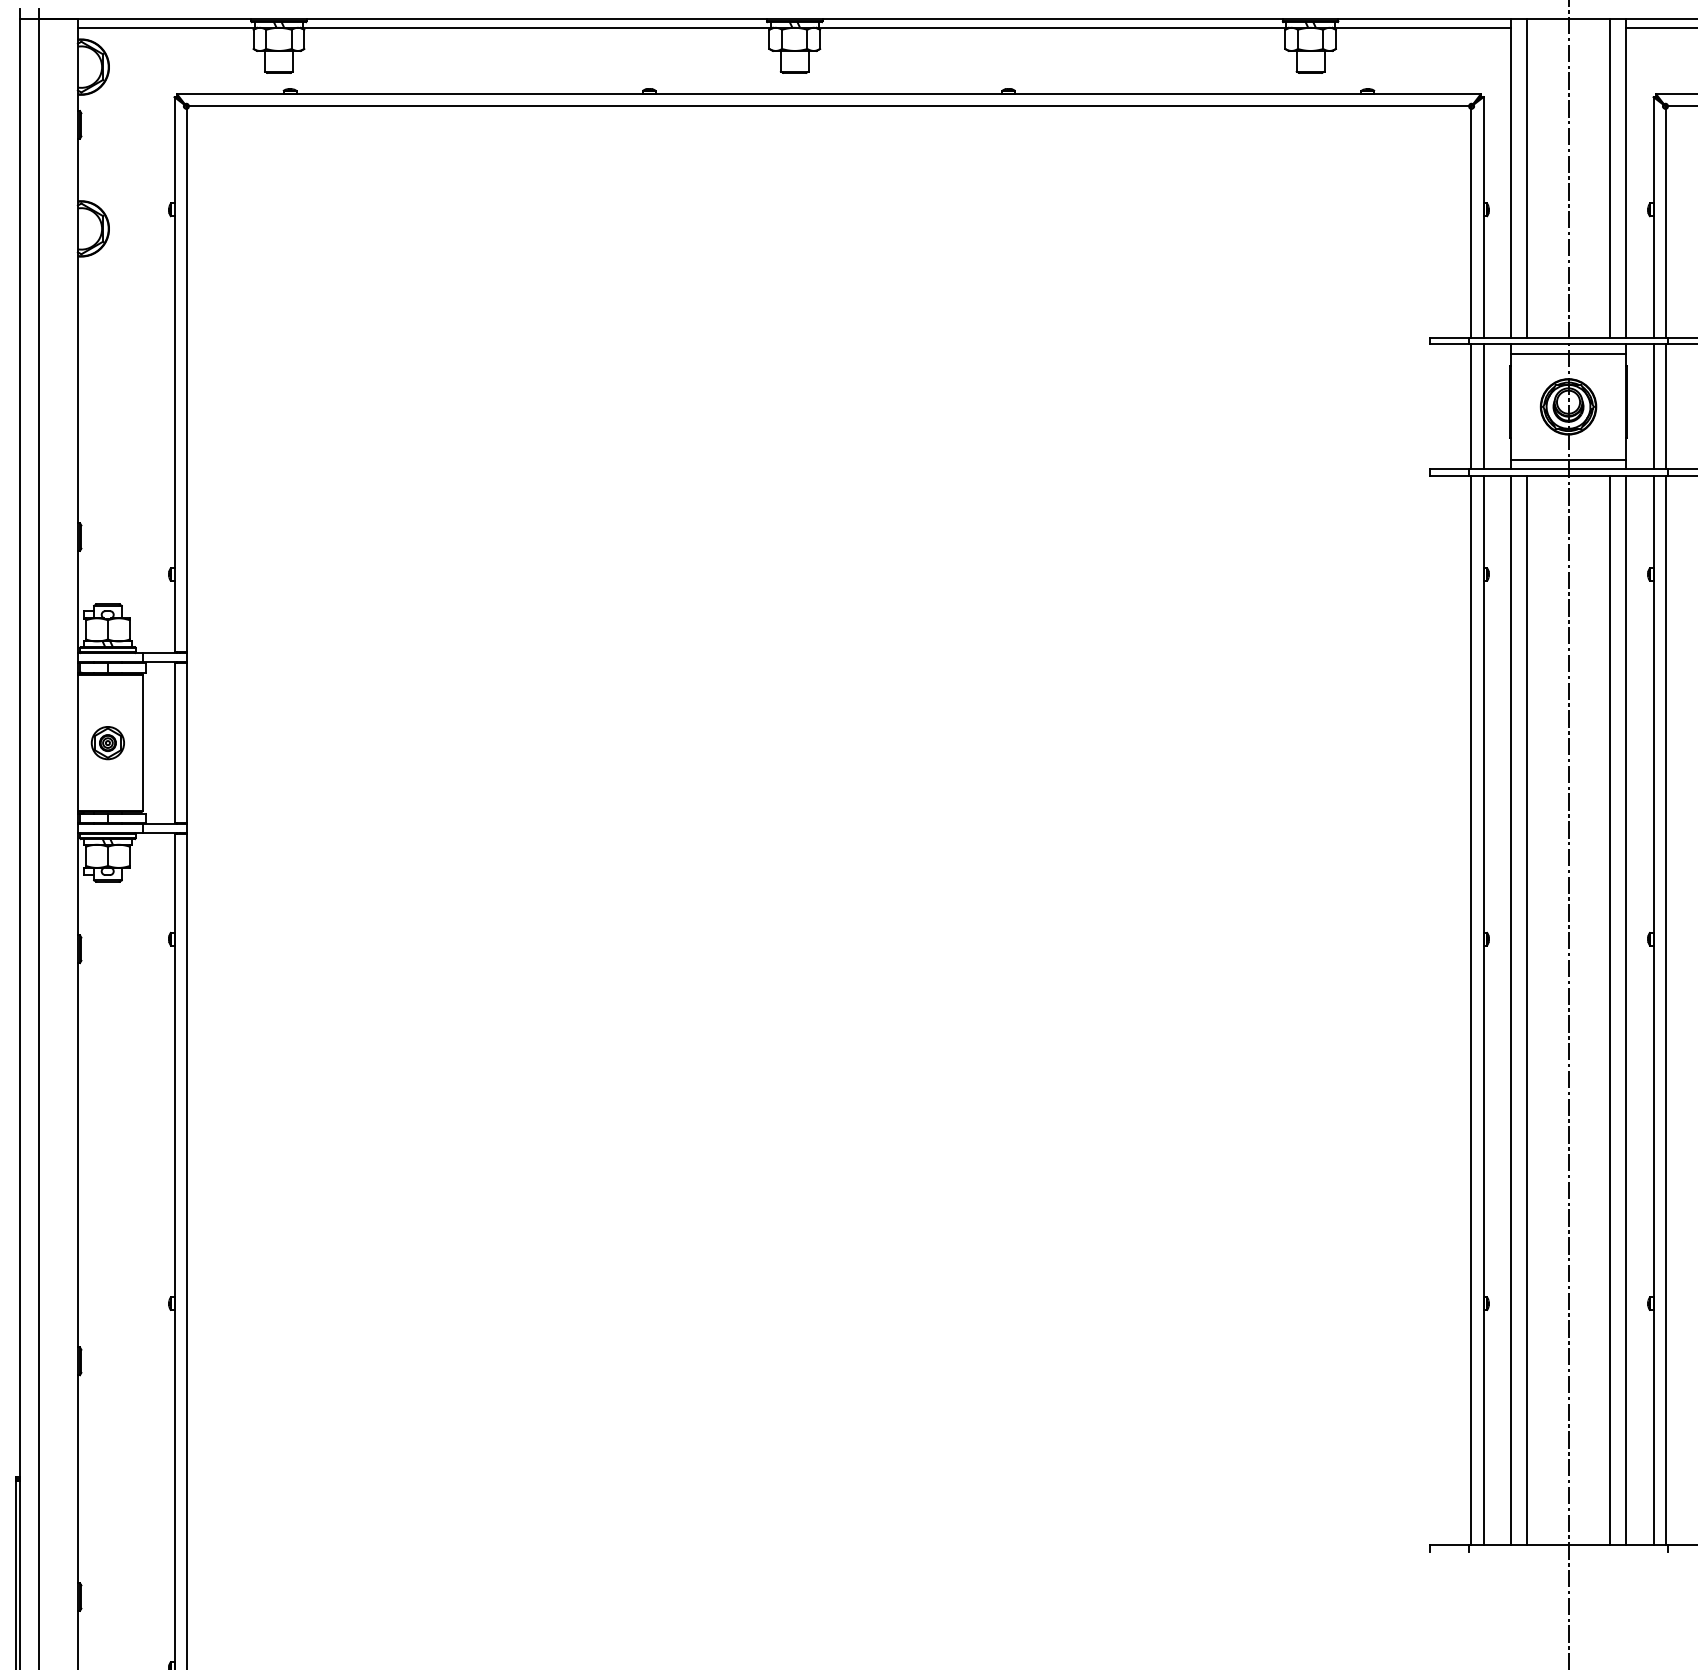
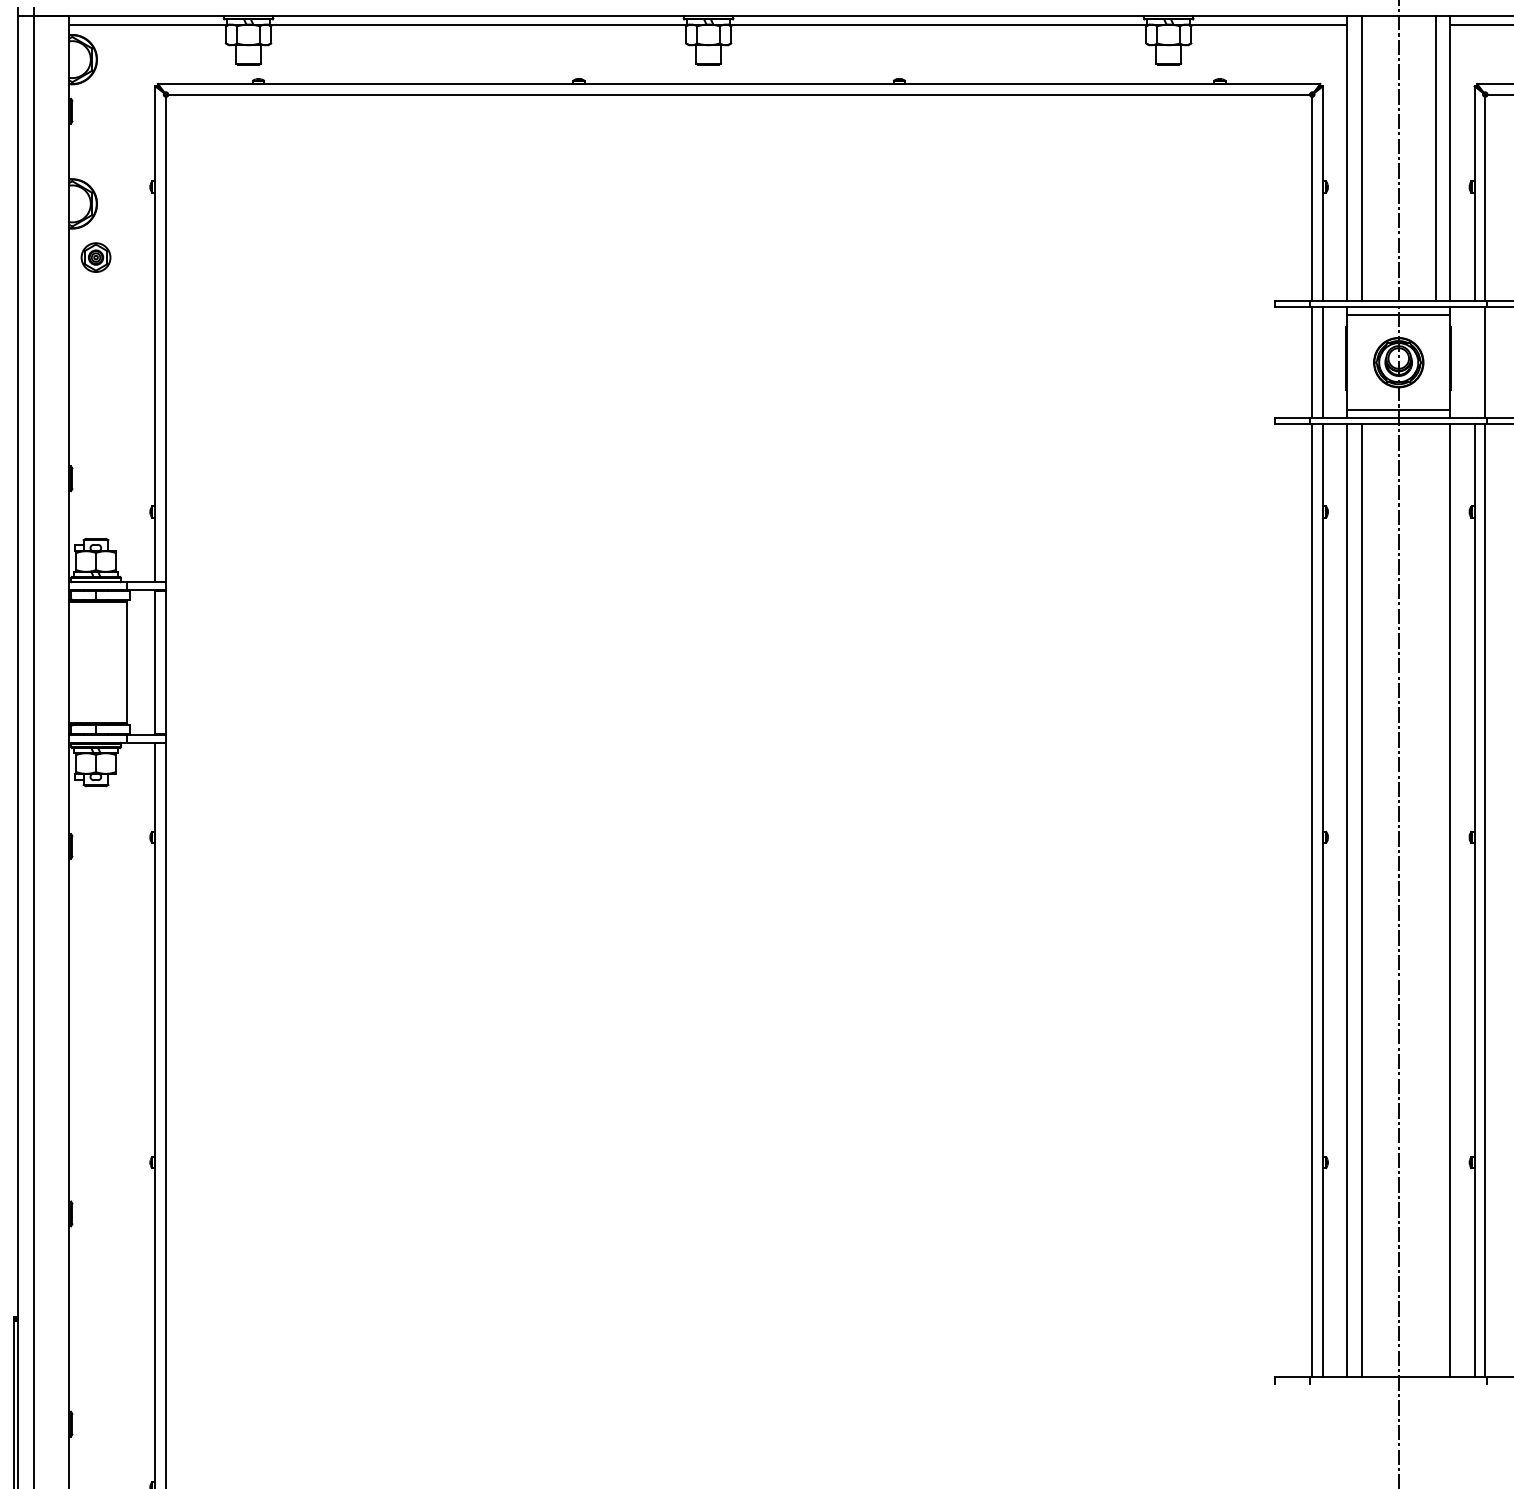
line: (1653, 406) -> (1474, 362), removed
part: (107, 743) -> (95, 257), moved
line: (1610, 1010) -> (1436, 901), removed

